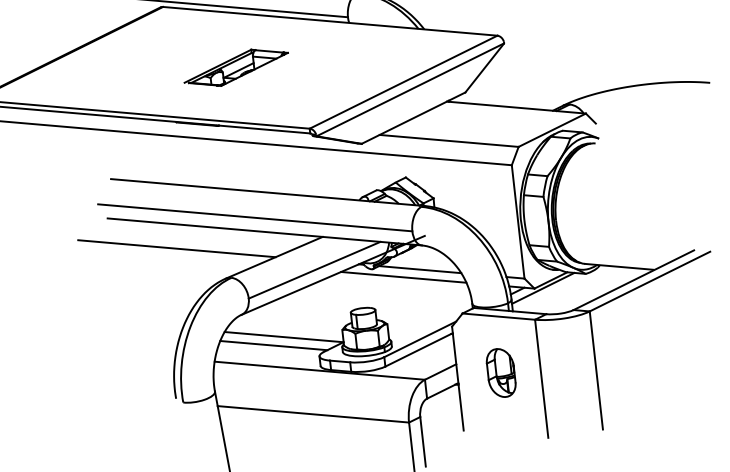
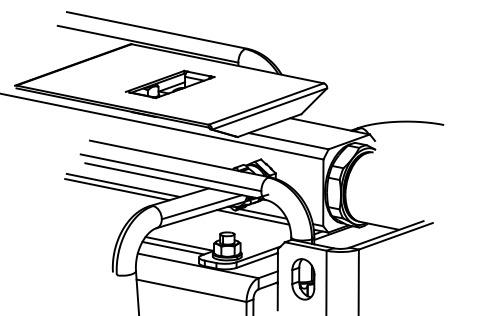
part: (235, 67) -> (169, 84), size x1.43
line: (167, 256) -> (117, 189), added
part: (501, 373) -> (303, 279), size x1.43

